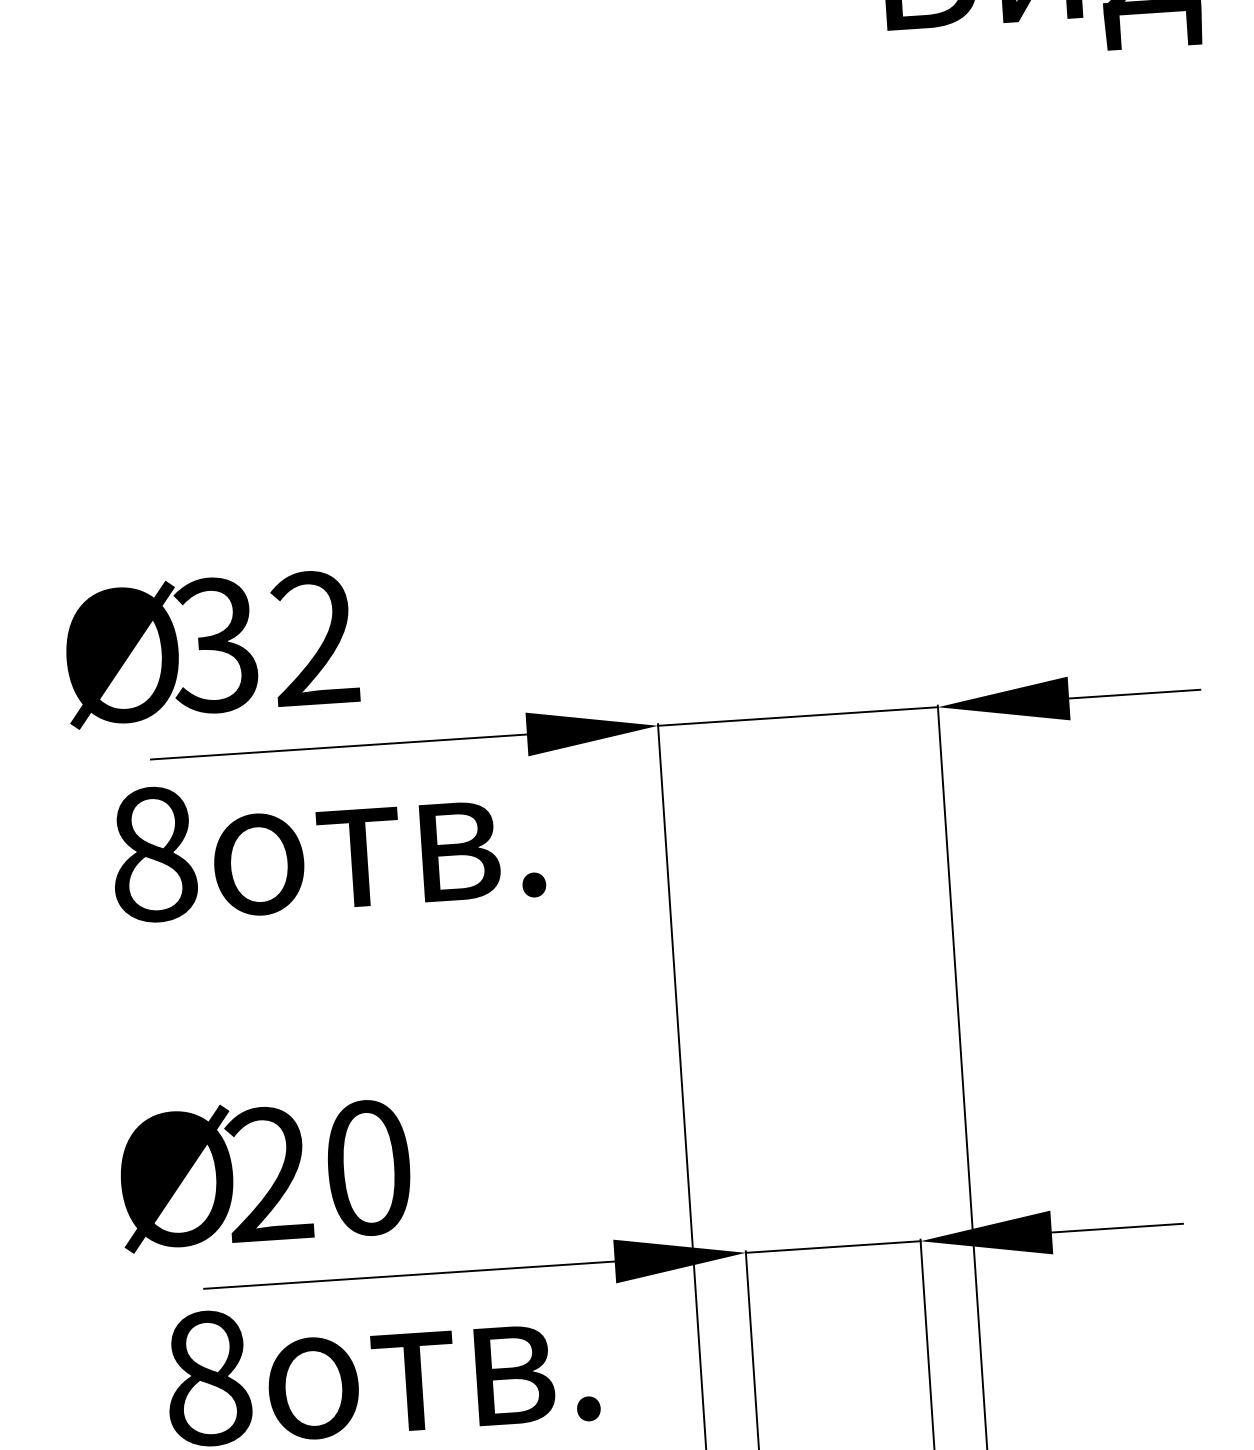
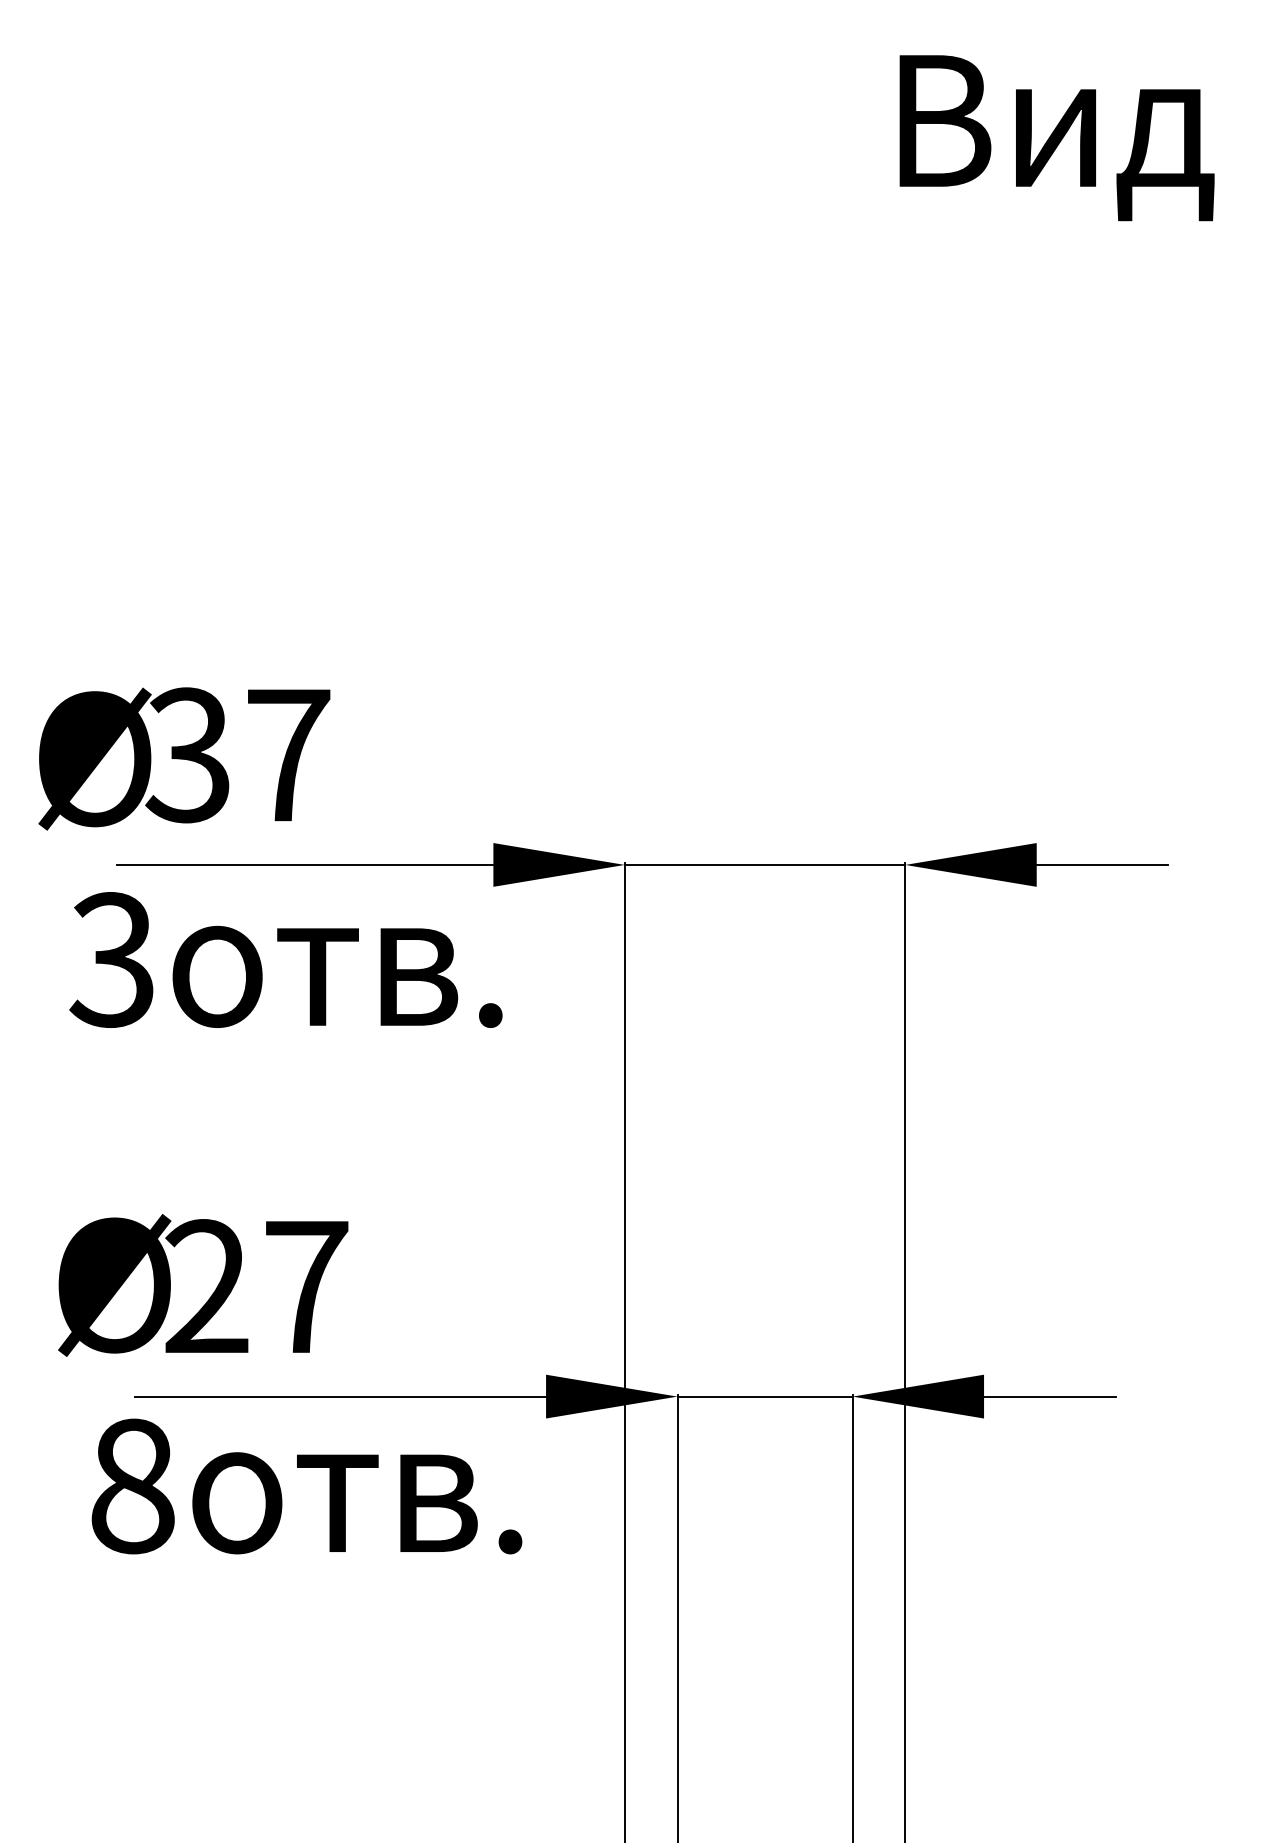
text: (315, 637) -> (288, 754), 32 -> 37
text: (152, 854) -> (111, 959), 8 -> 3
text: (369, 1168) -> (307, 1287), 20 -> 27

